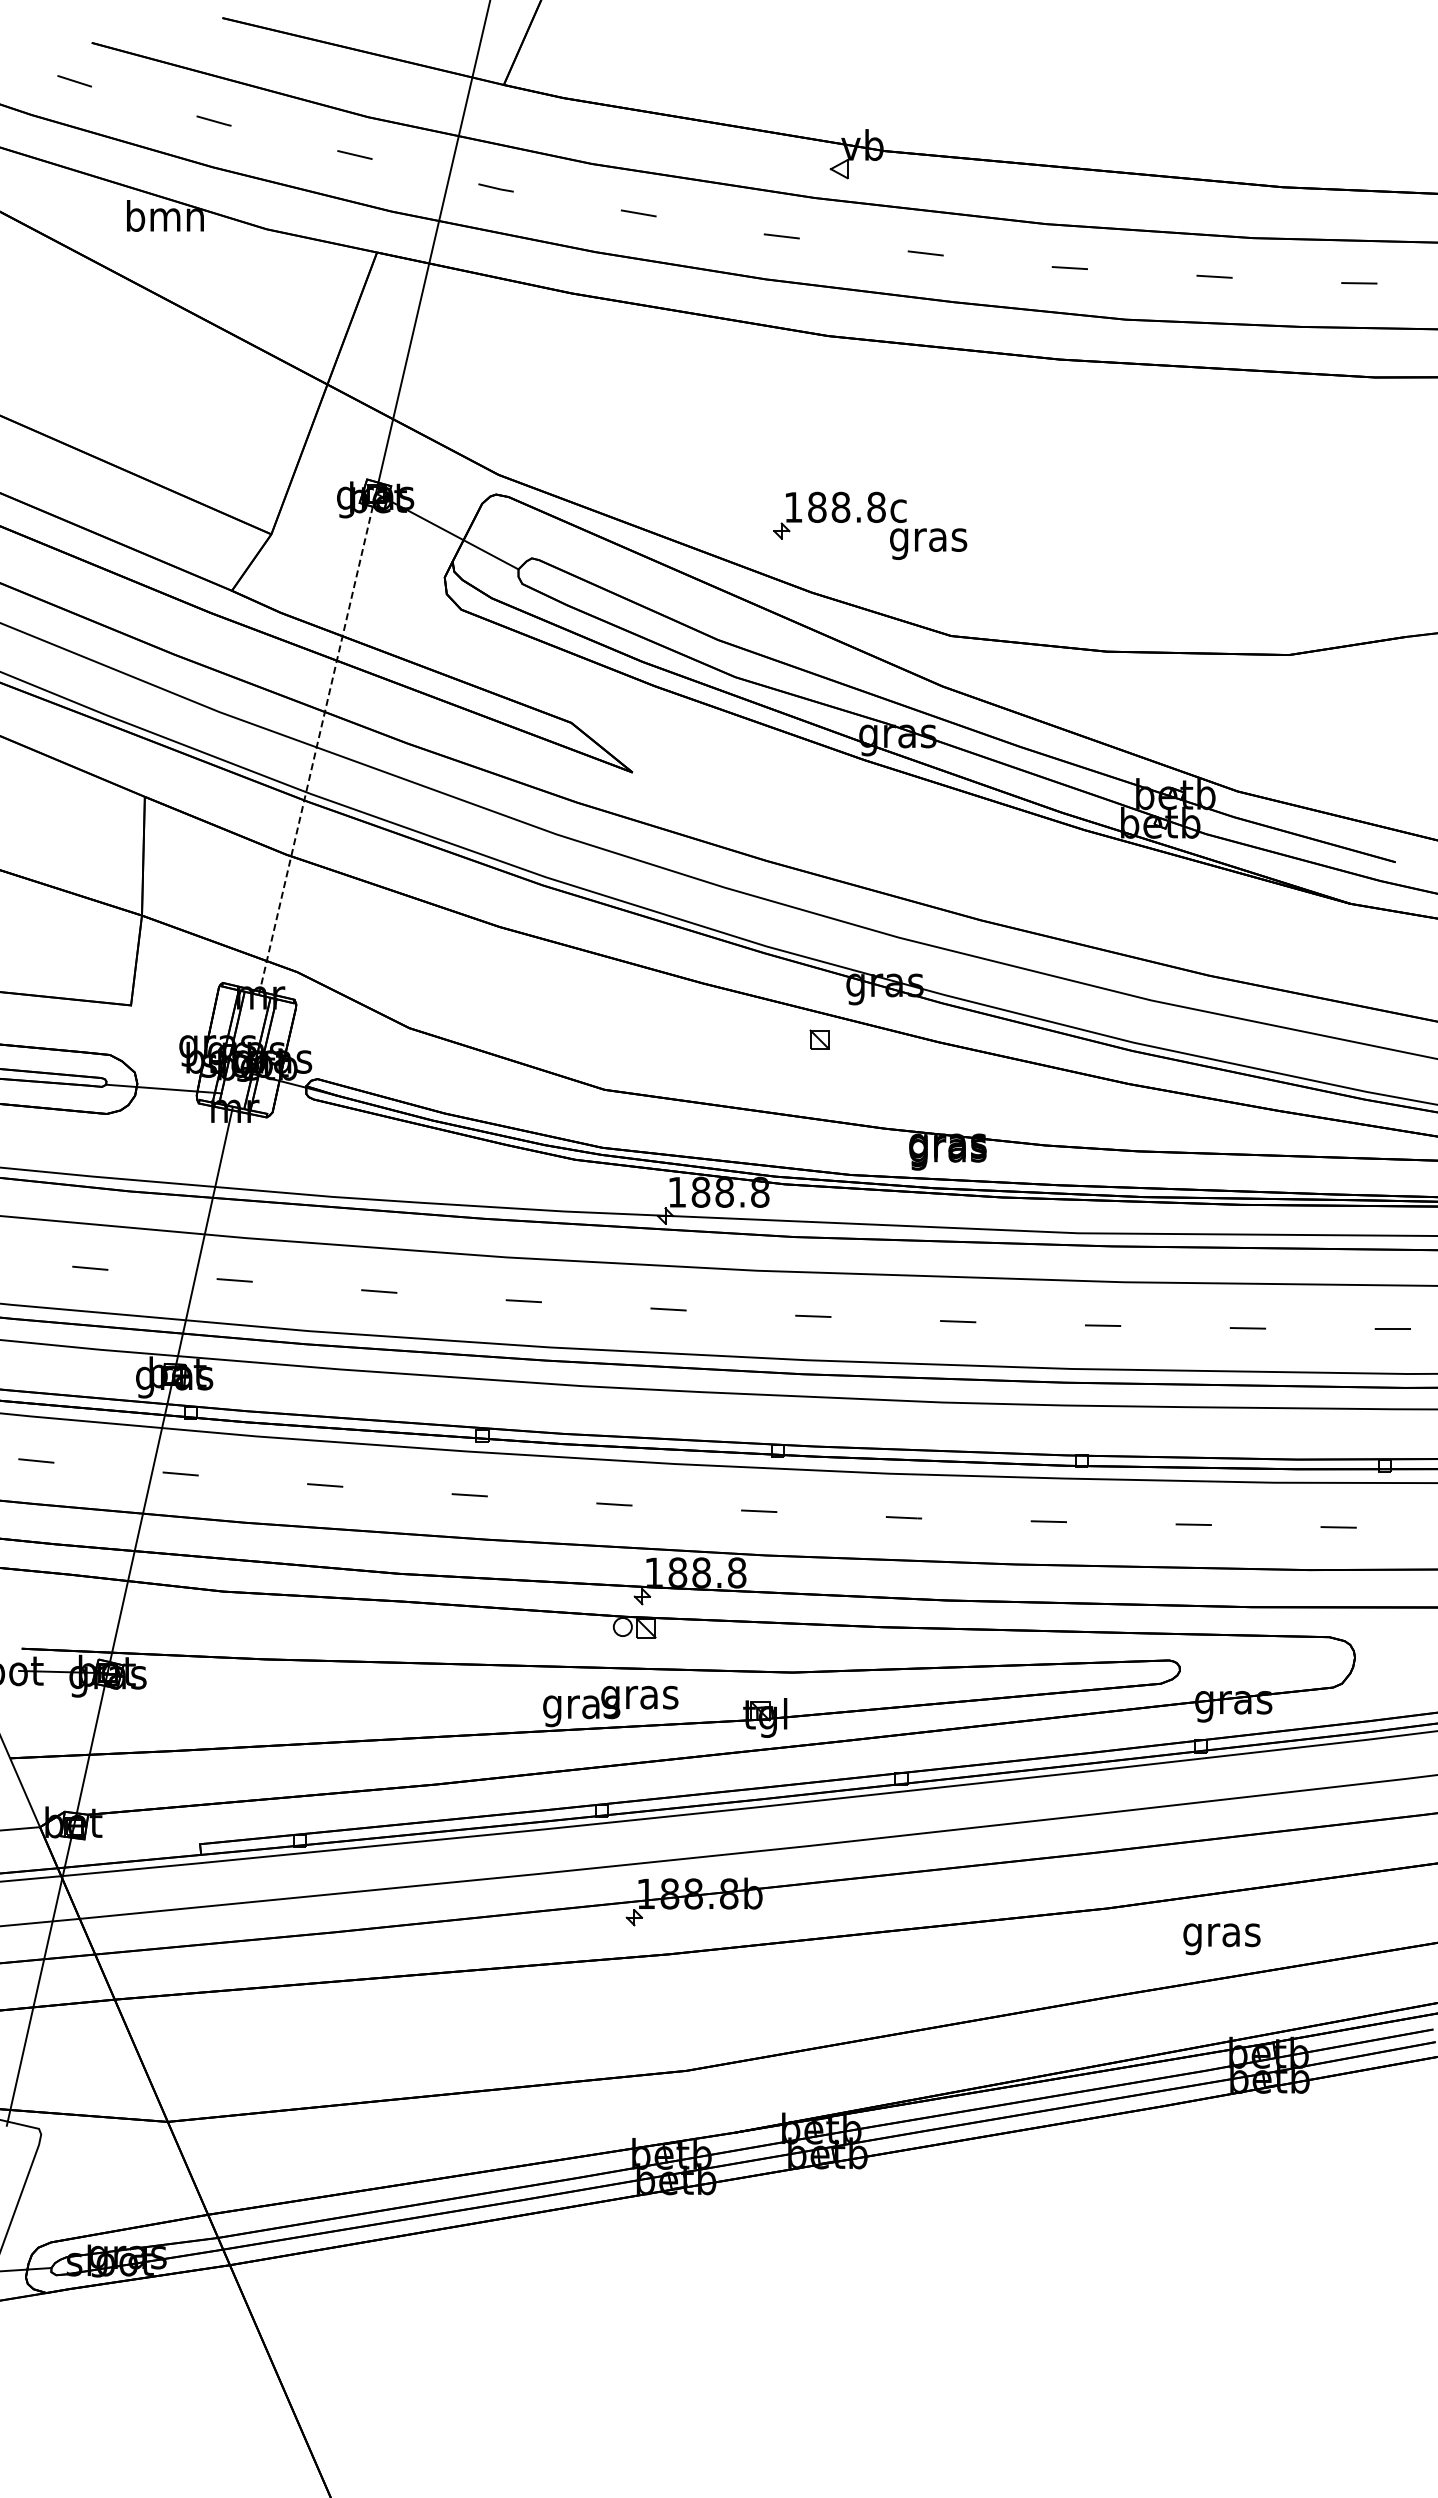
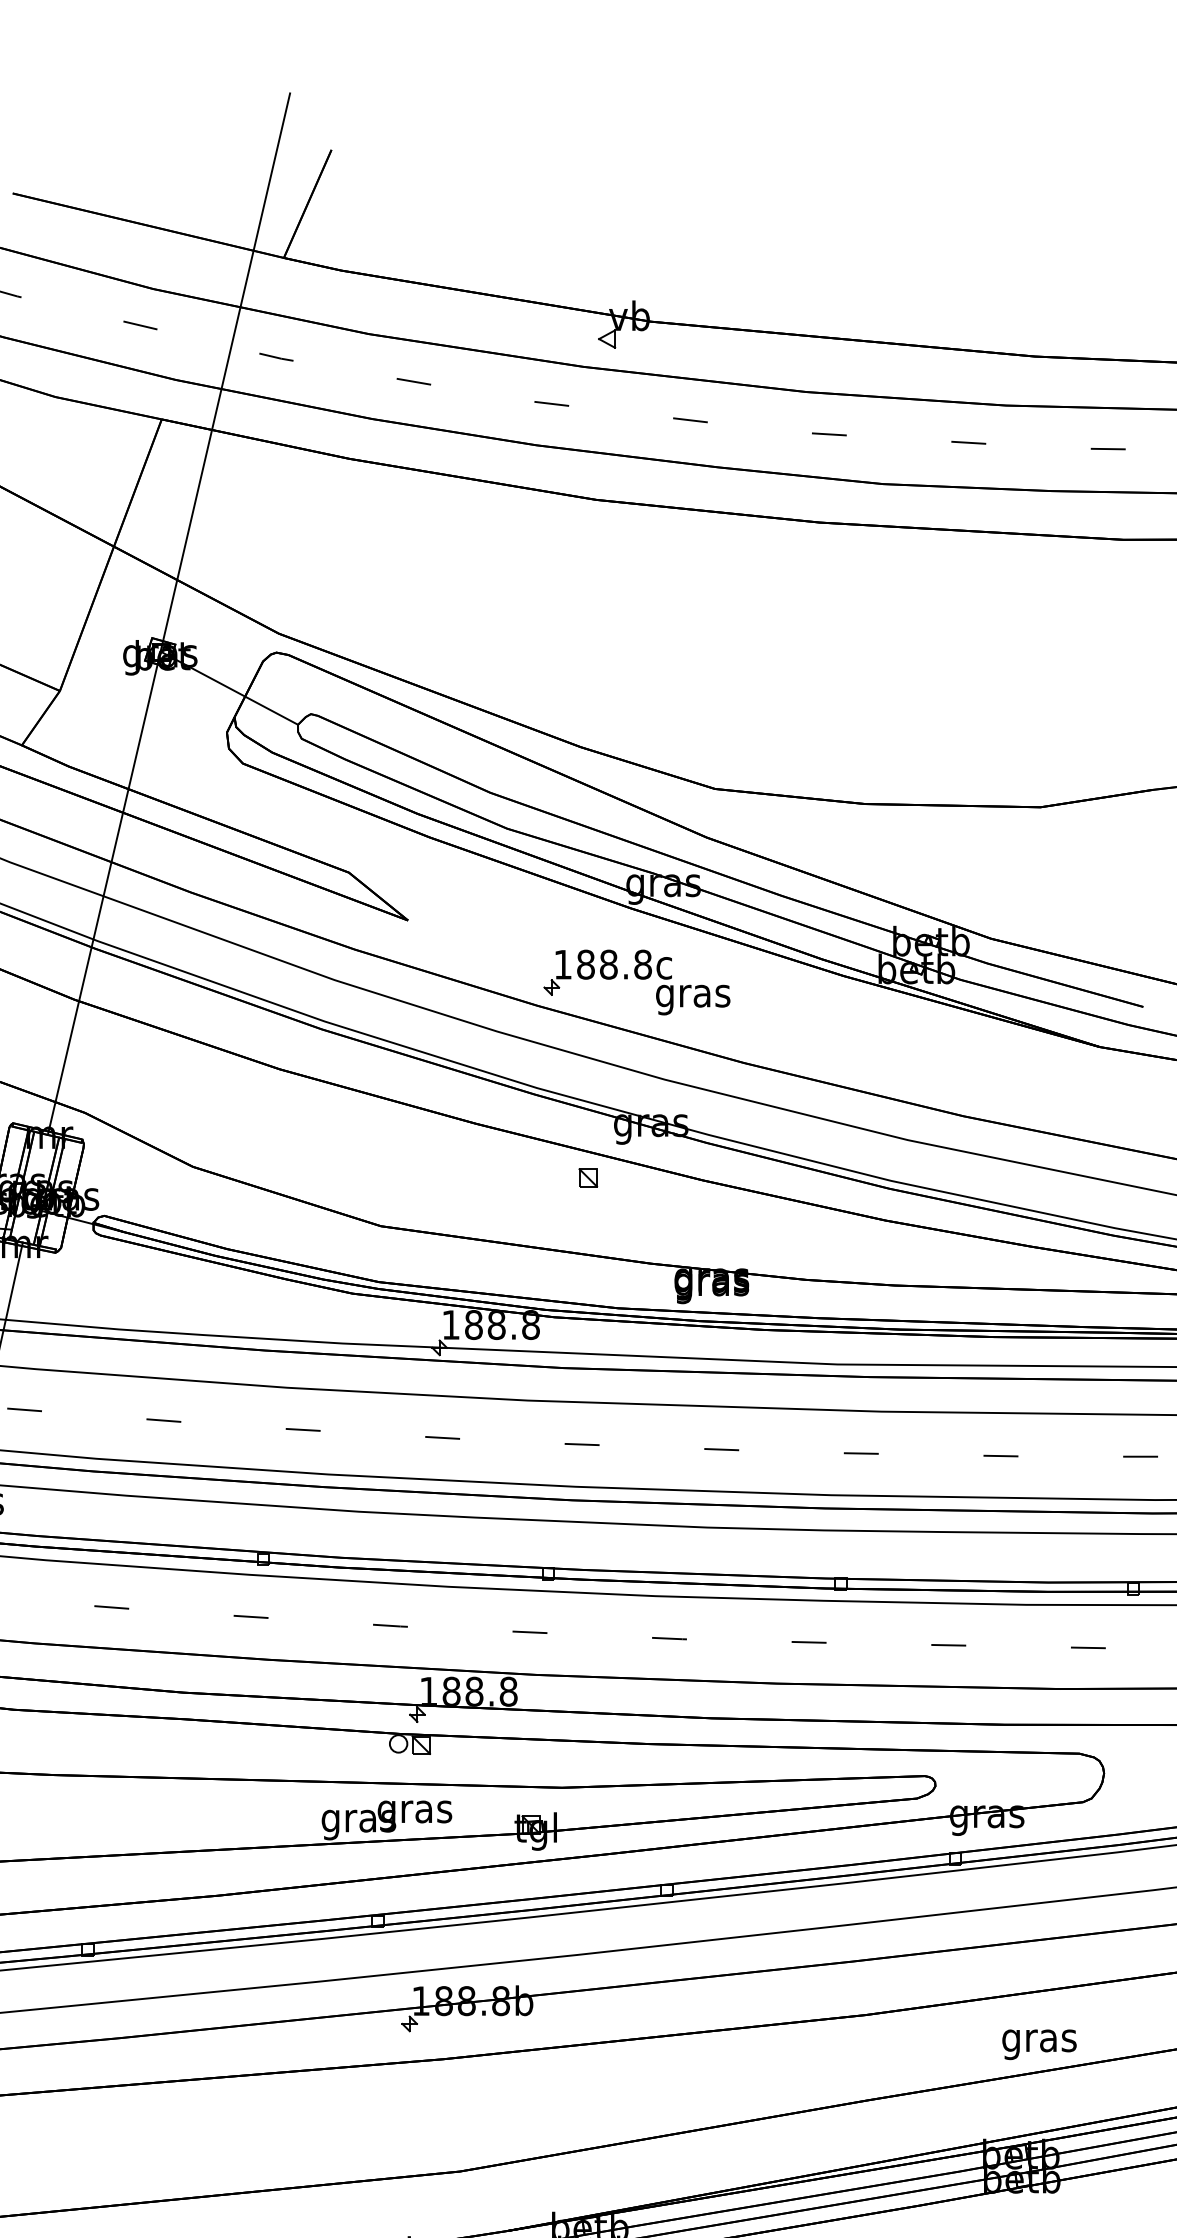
part: (870, 525) -> (637, 982), moved
line: (317, 744) -> (104, 893), dashed -> solid
text: (1221, 1939) -> (1039, 2044), moved

